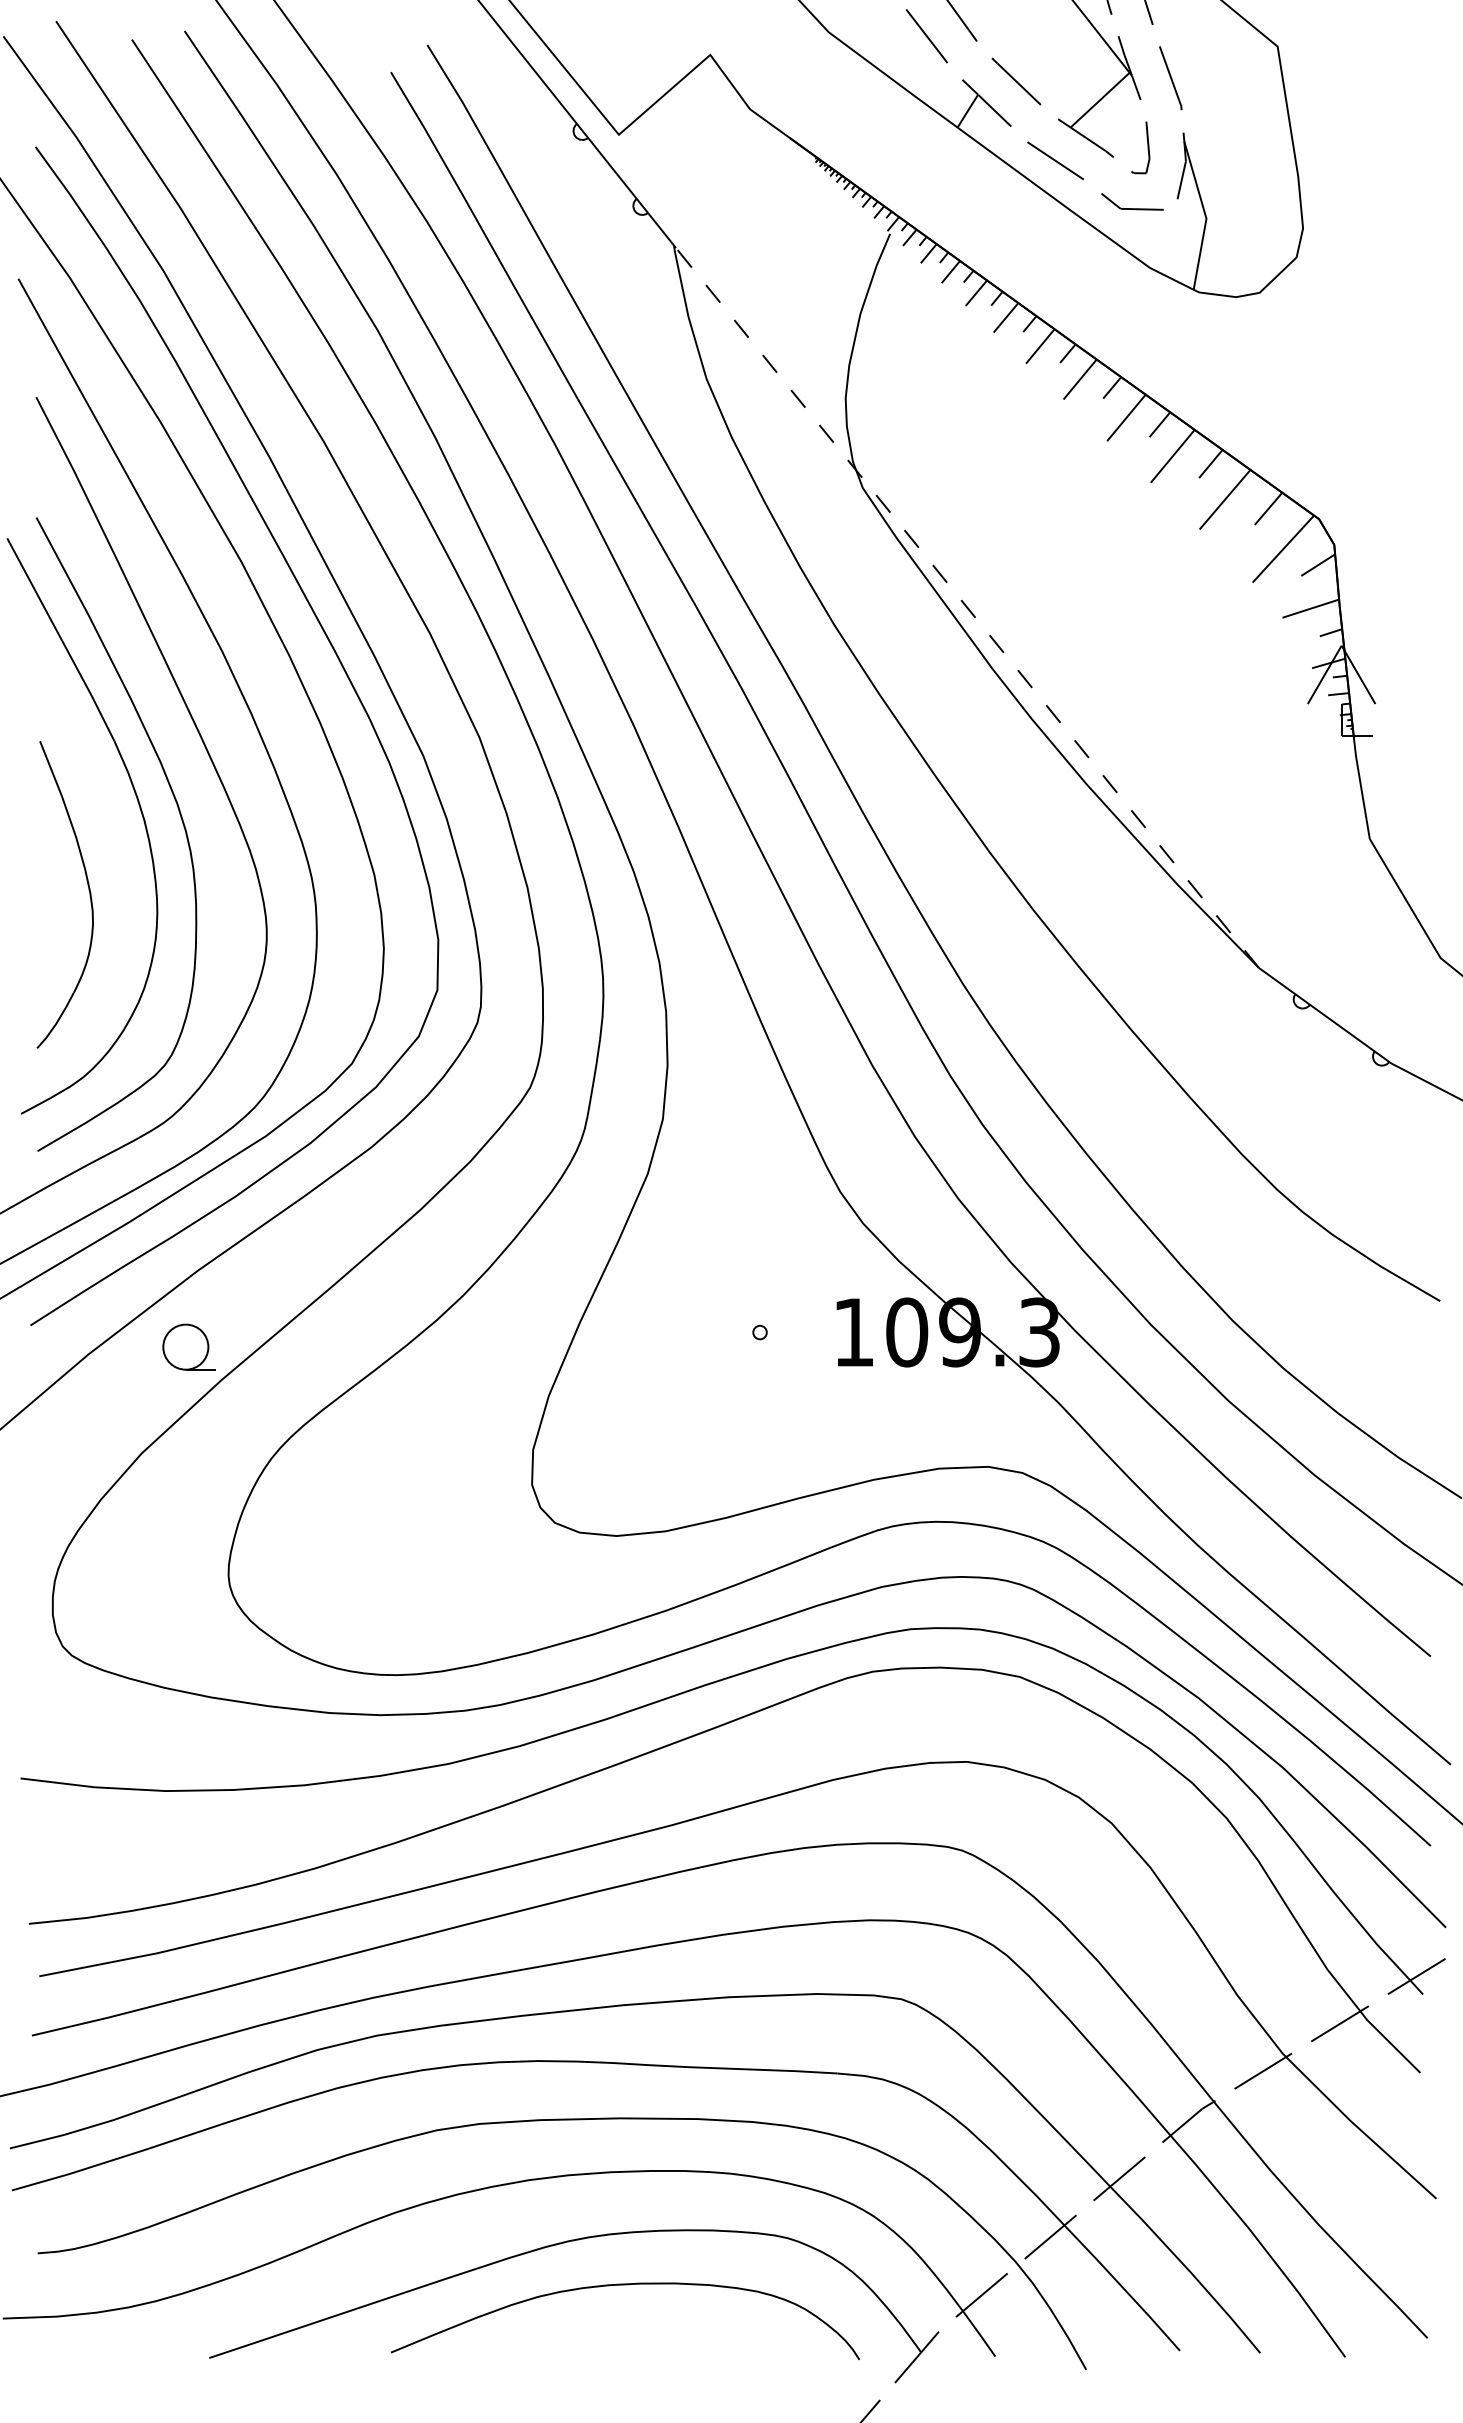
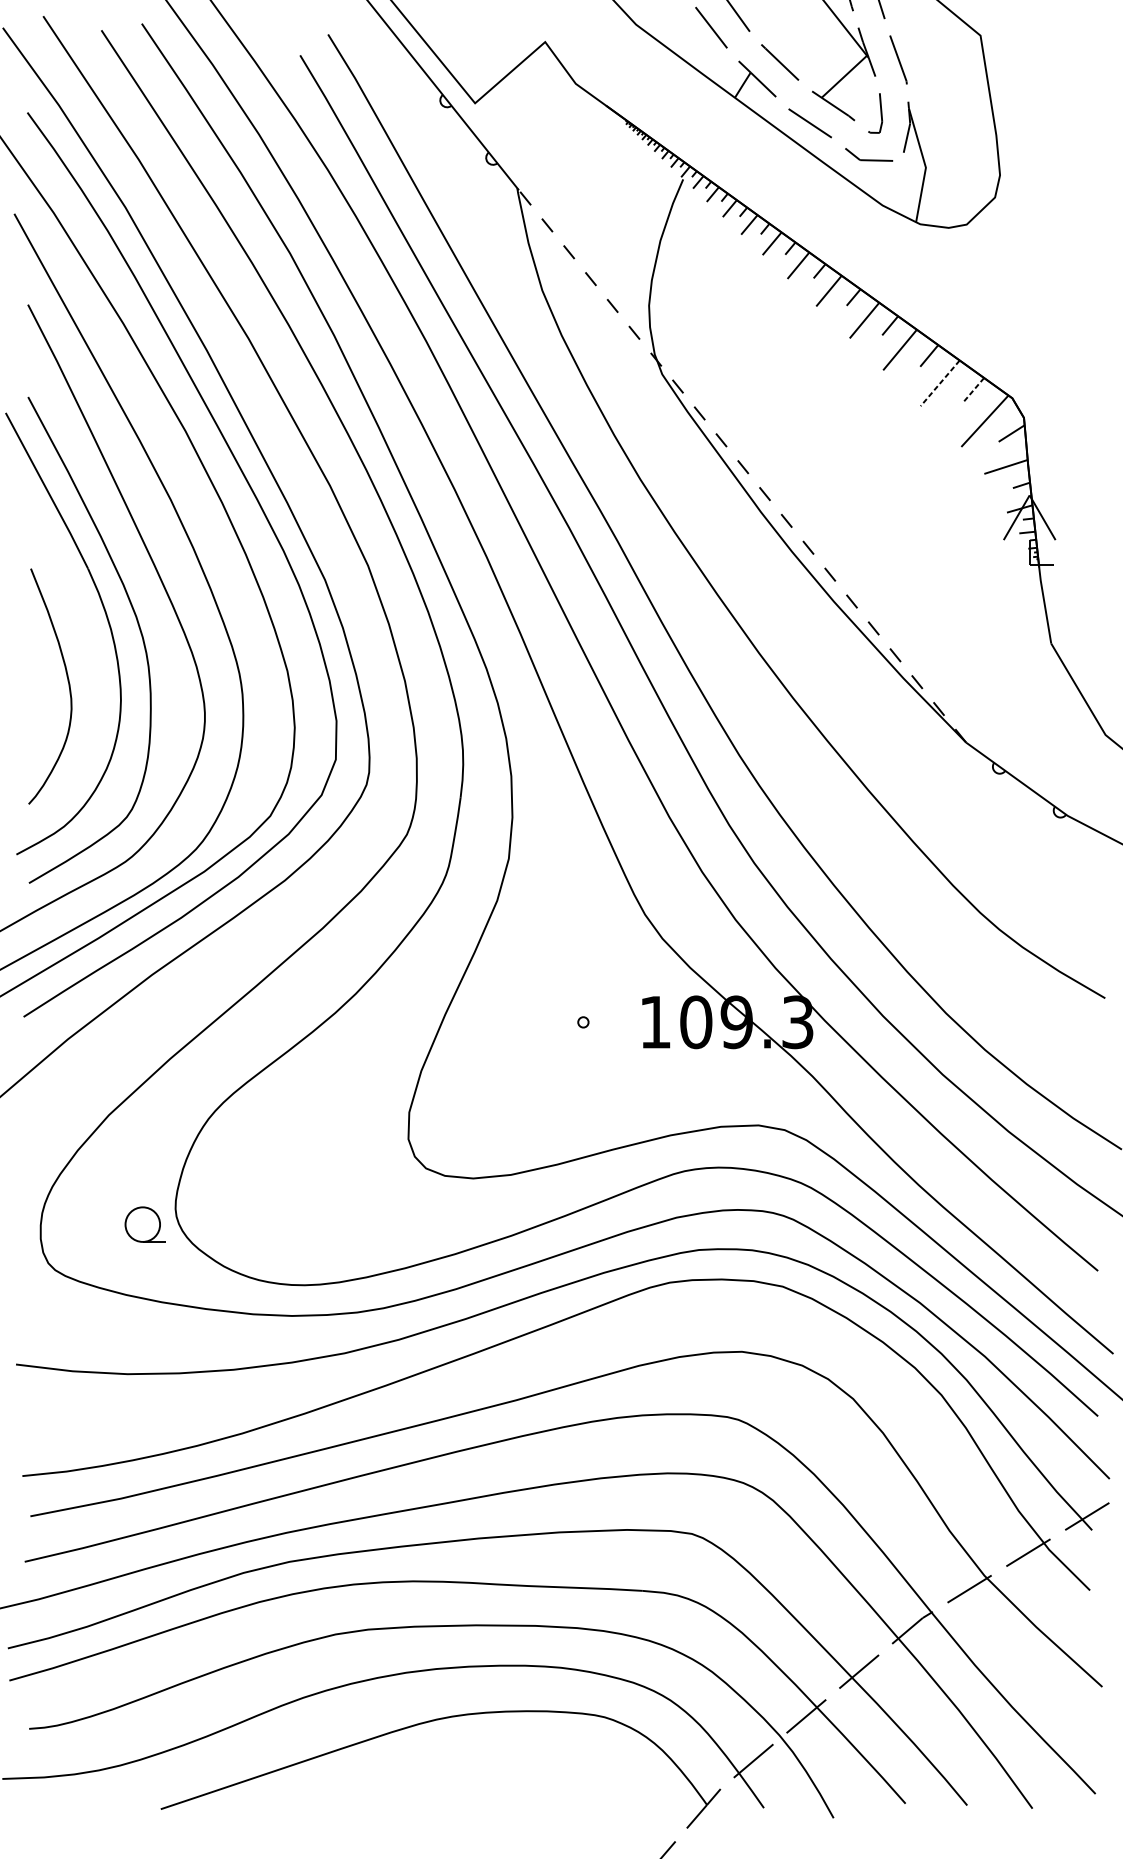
line: (1224, 500) -> (939, 383), solid -> dashed
line: (1268, 509) -> (973, 390), solid -> dashed
part: (188, 1346) -> (144, 1224), moved
curve: (625, 2285) -> (480, 1753), removed

